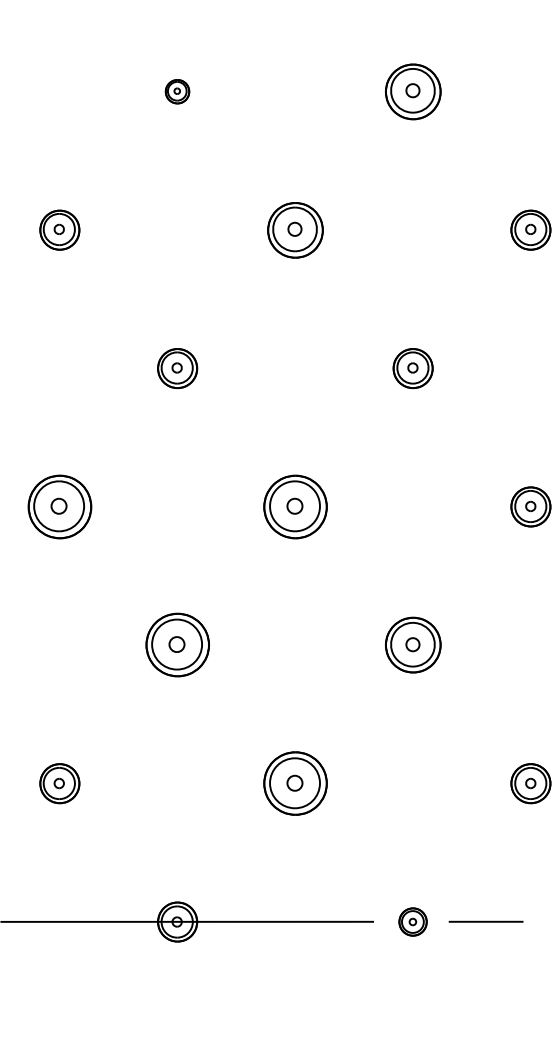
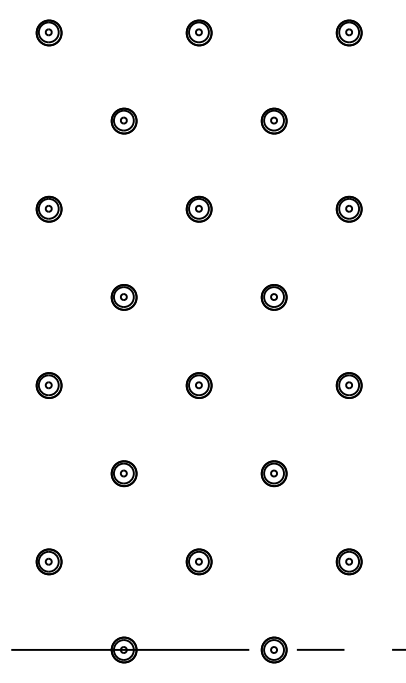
part: (176, 90) -> (123, 120), size x1.67
part: (412, 90) -> (273, 120), size x0.71
part: (294, 228) -> (198, 208), size x0.71
part: (58, 506) -> (48, 385), size x0.62
part: (294, 506) -> (198, 385), size x0.62
part: (176, 644) -> (123, 473), size x0.62
part: (412, 644) -> (273, 473), size x0.71
part: (294, 783) -> (198, 561), size x0.62
part: (412, 921) -> (273, 649), size x1.43

